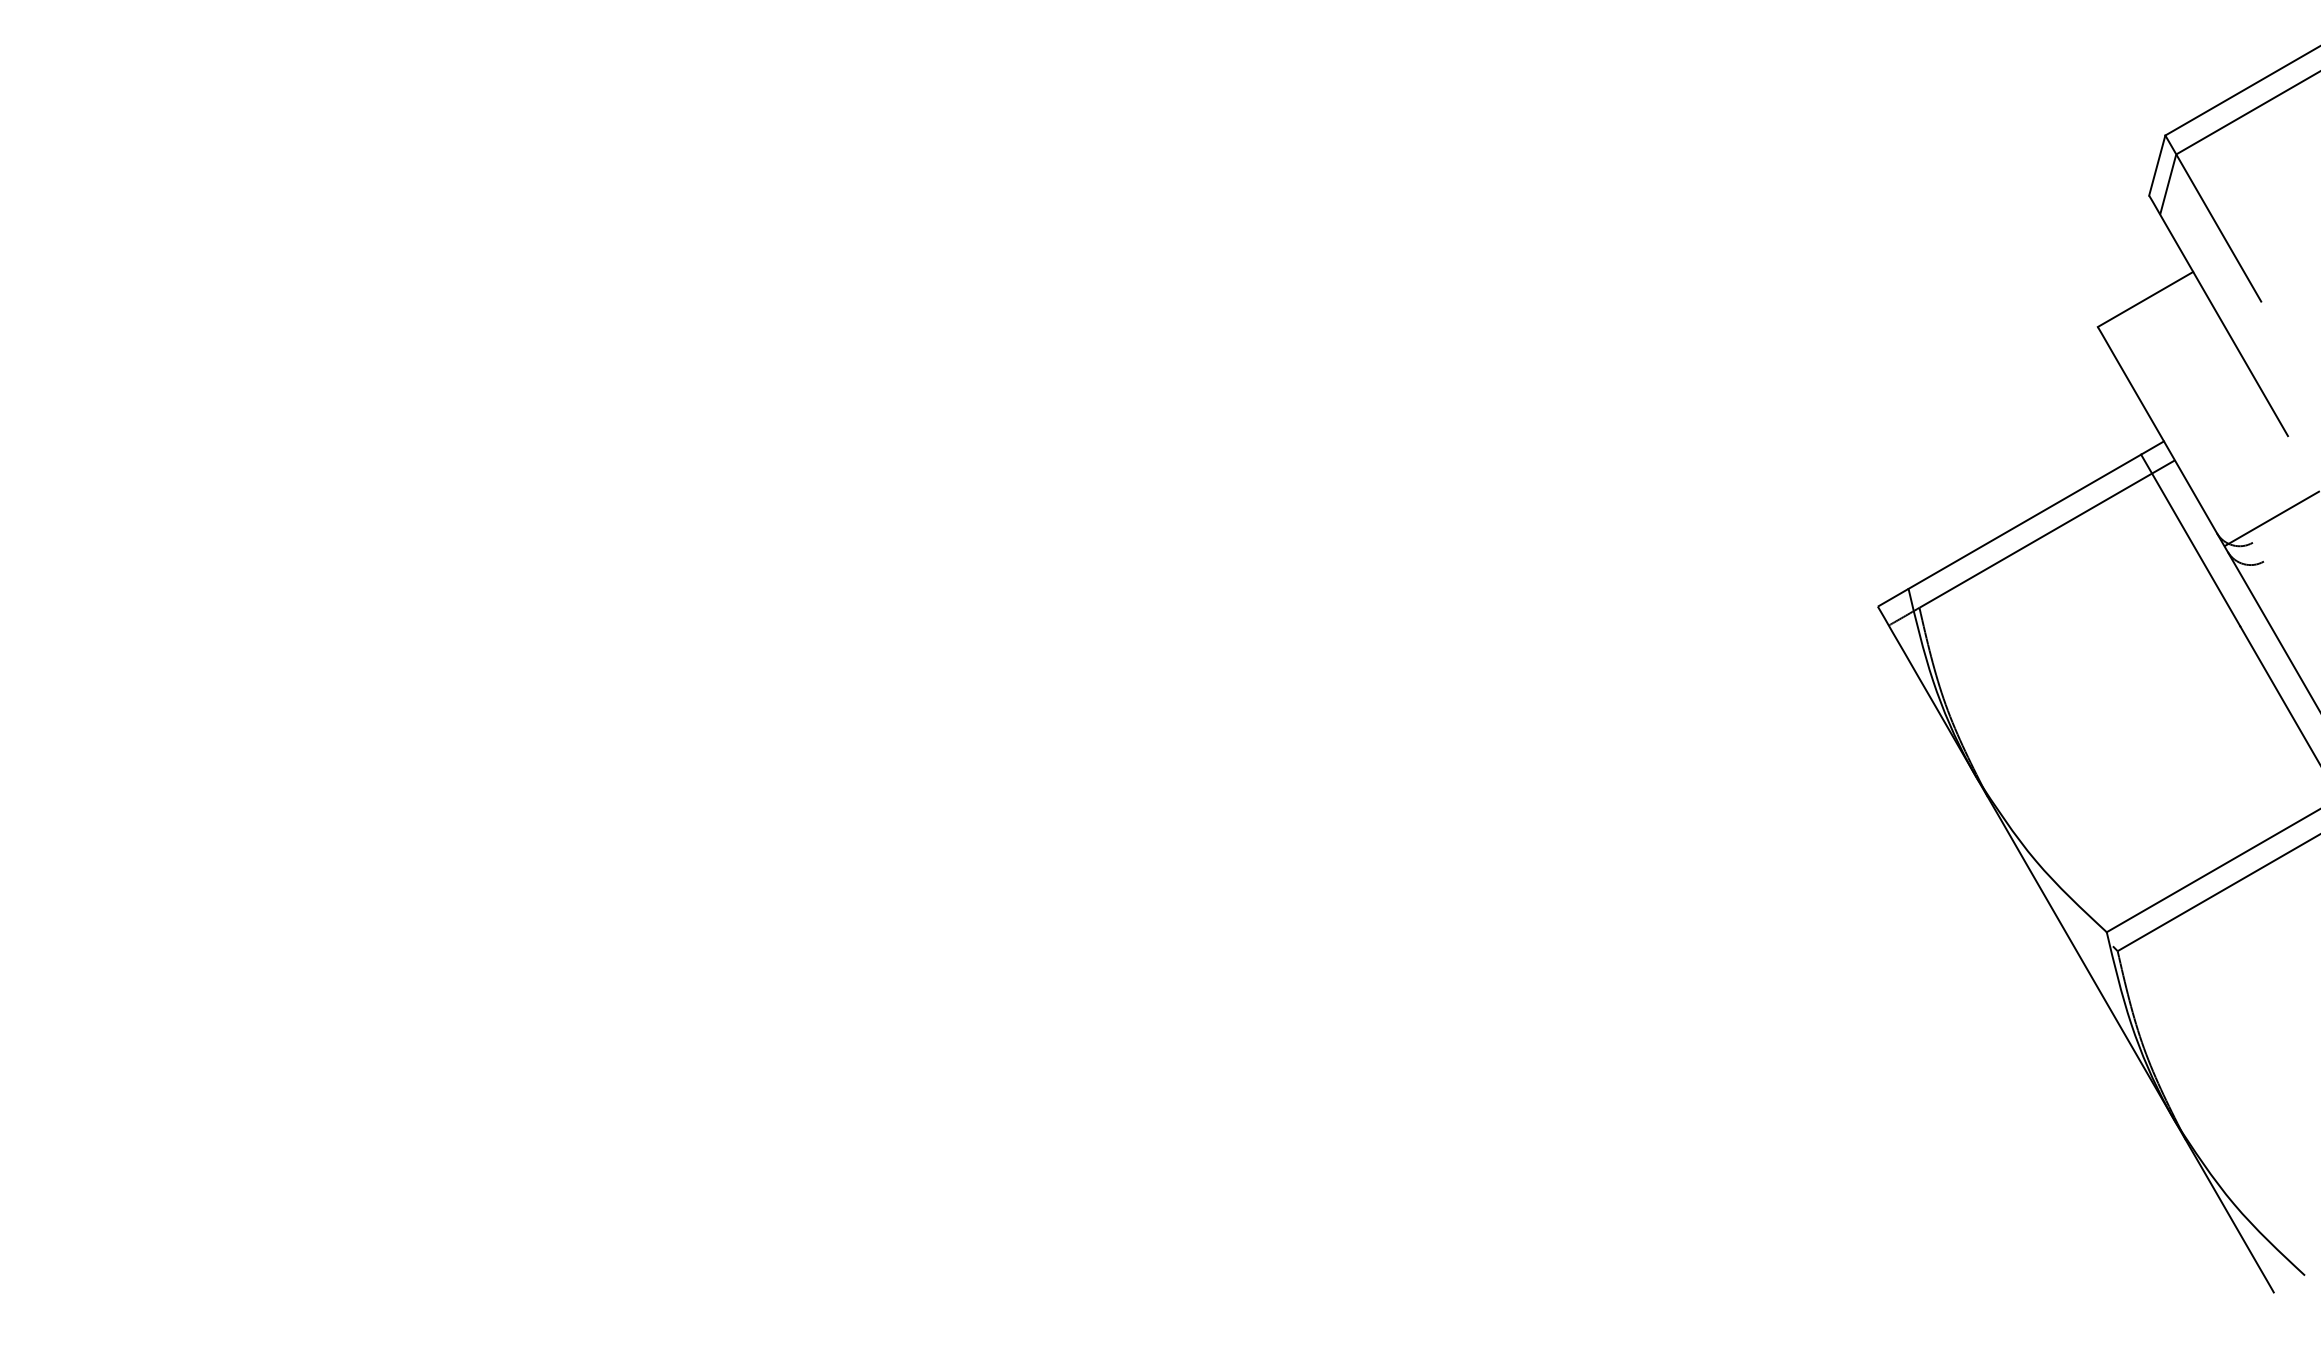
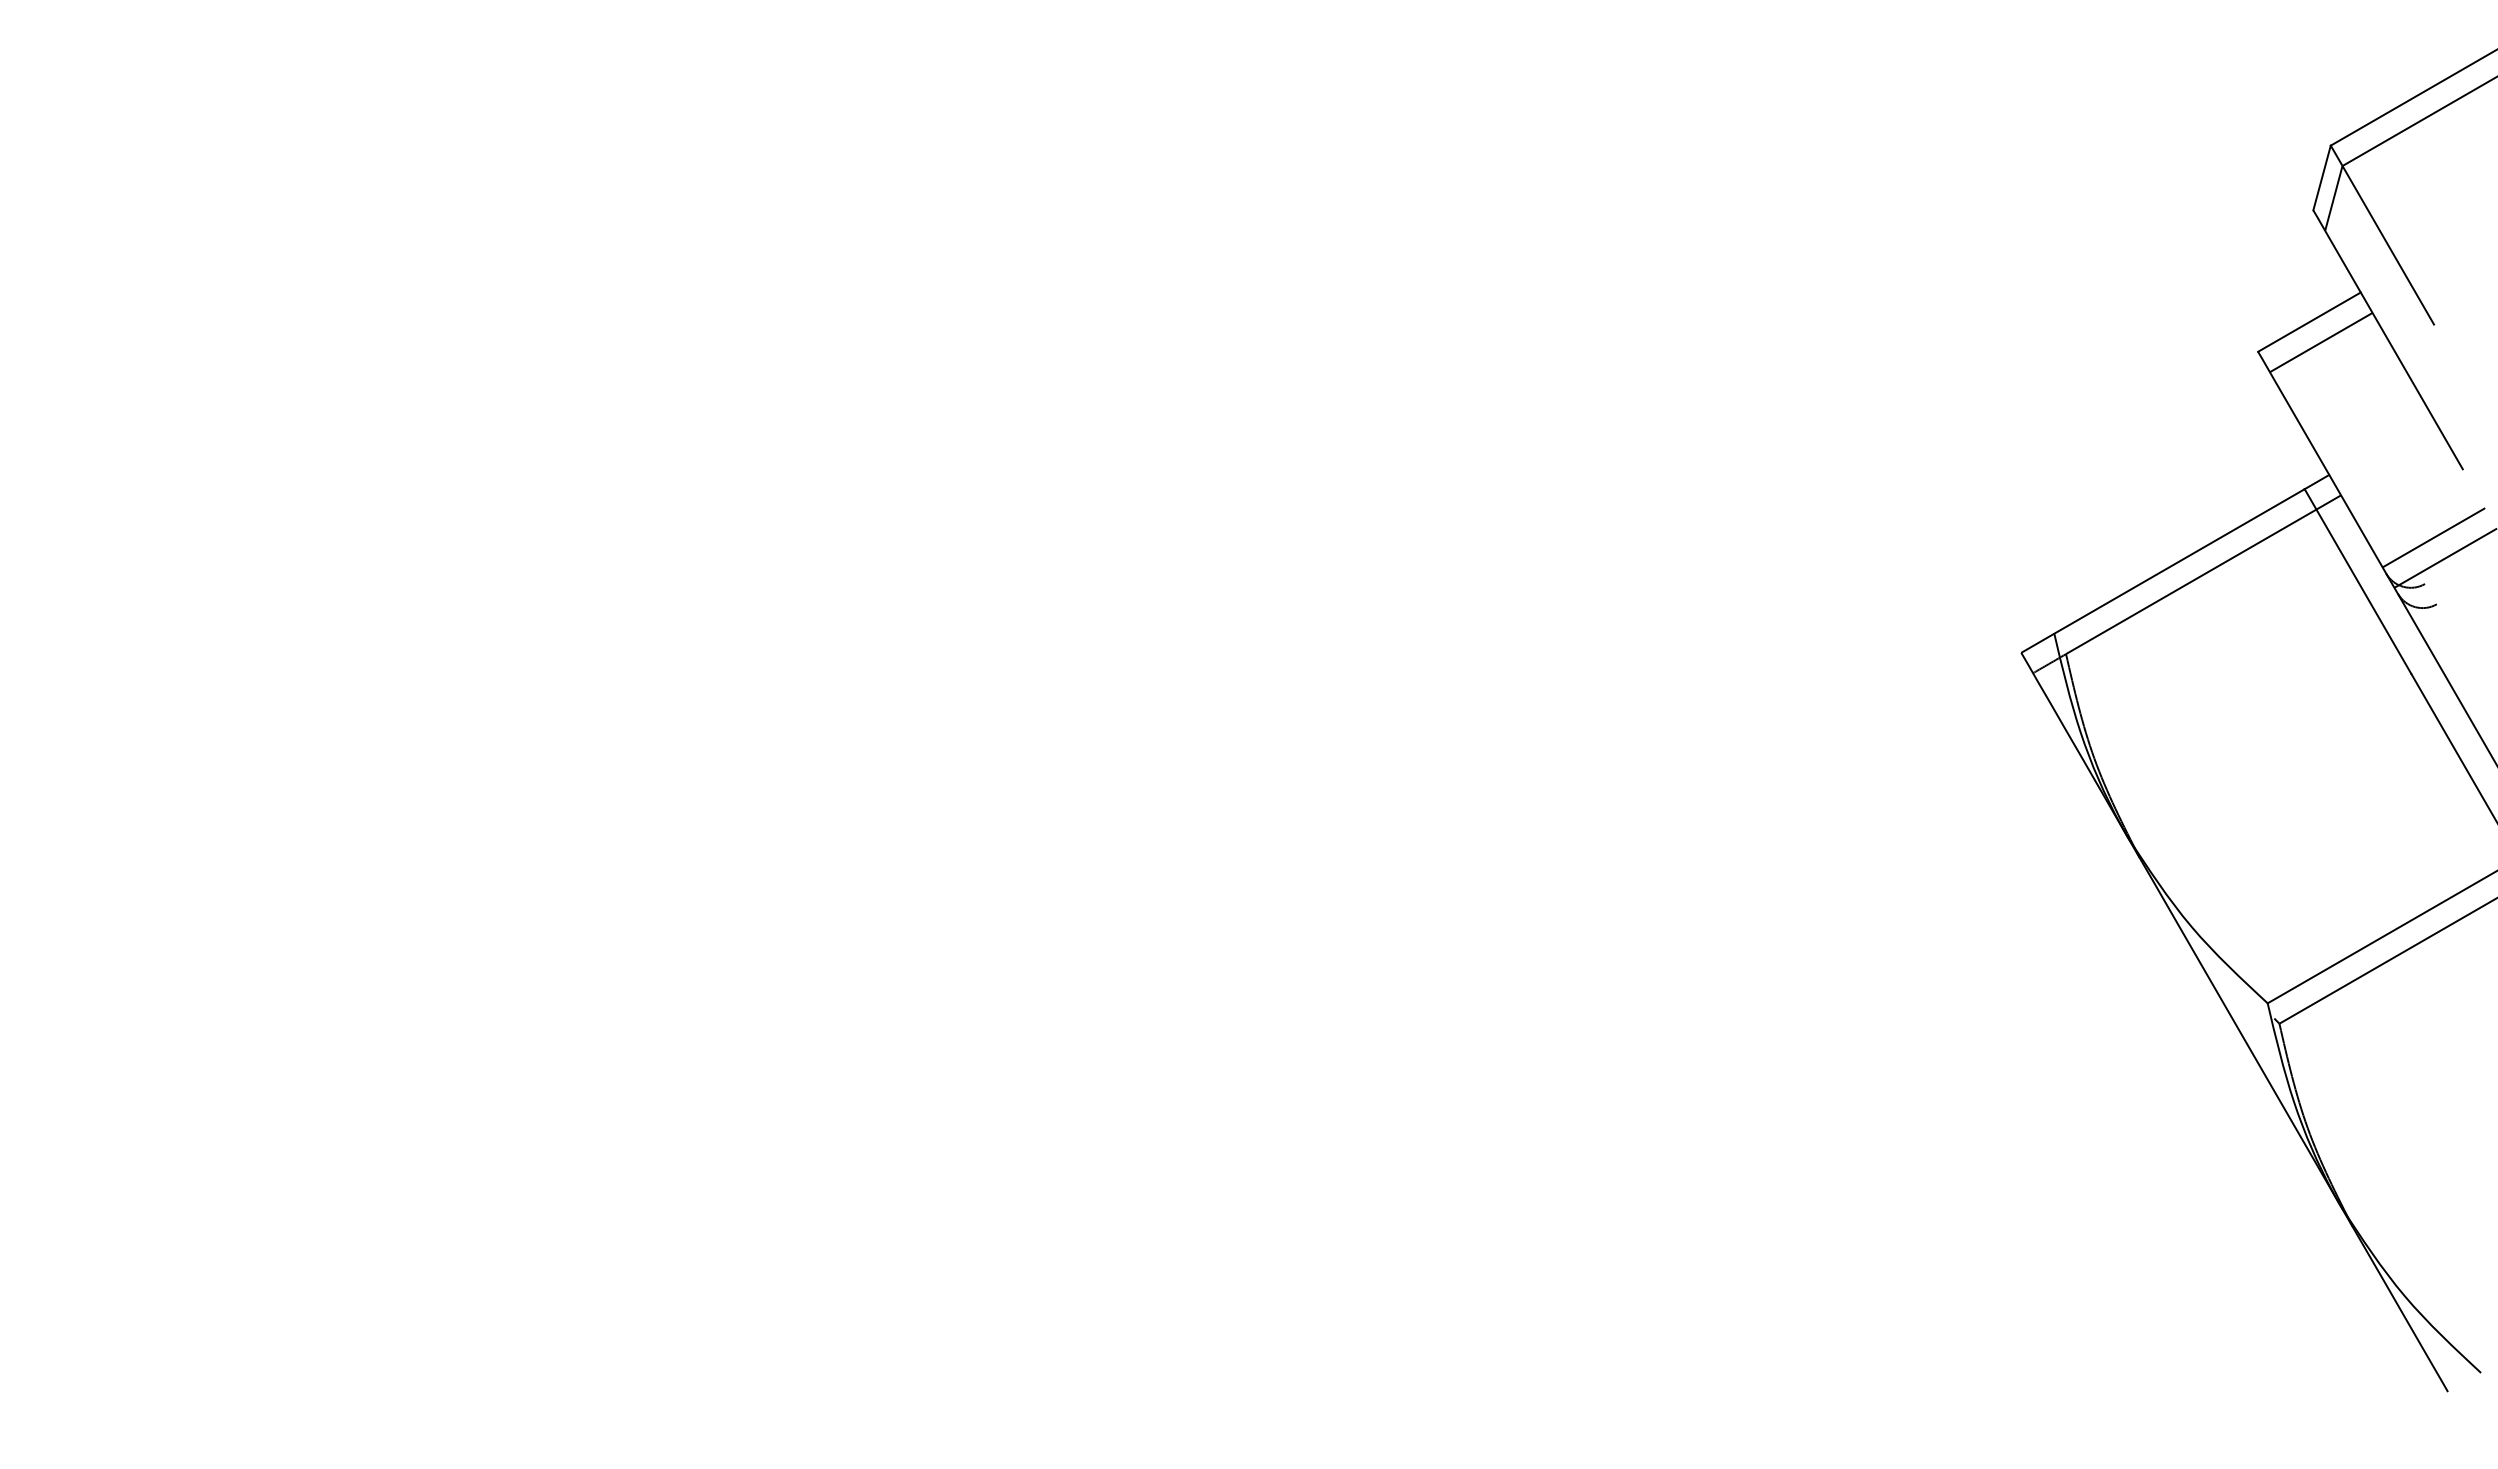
line: (2155, 318) -> (2320, 342), added
line: (2260, 499) -> (2433, 537), added

